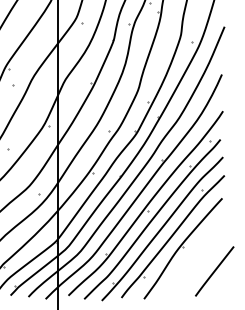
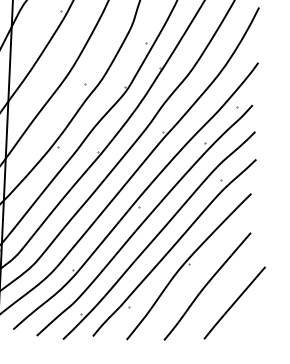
curve: (195, 261) -> (206, 286), added

